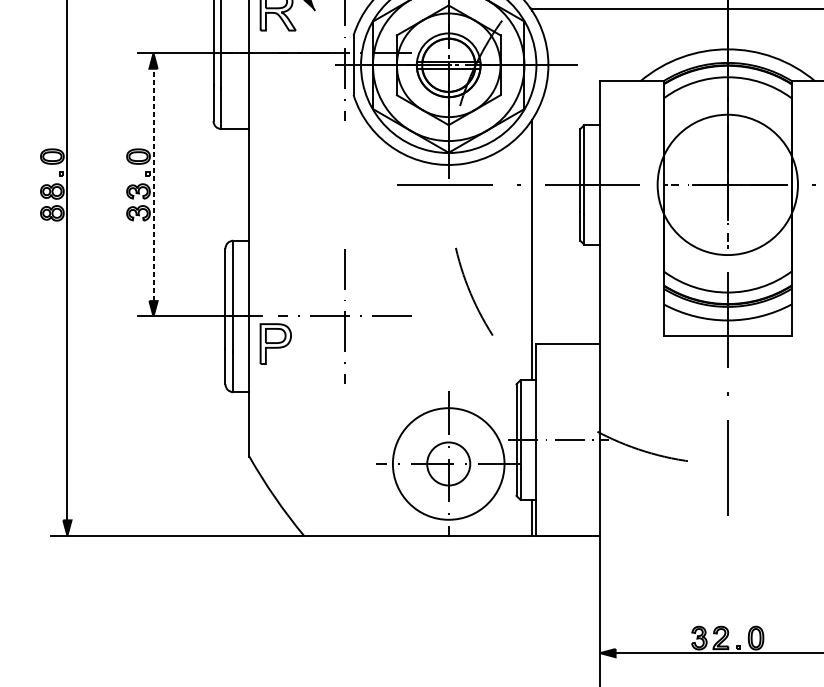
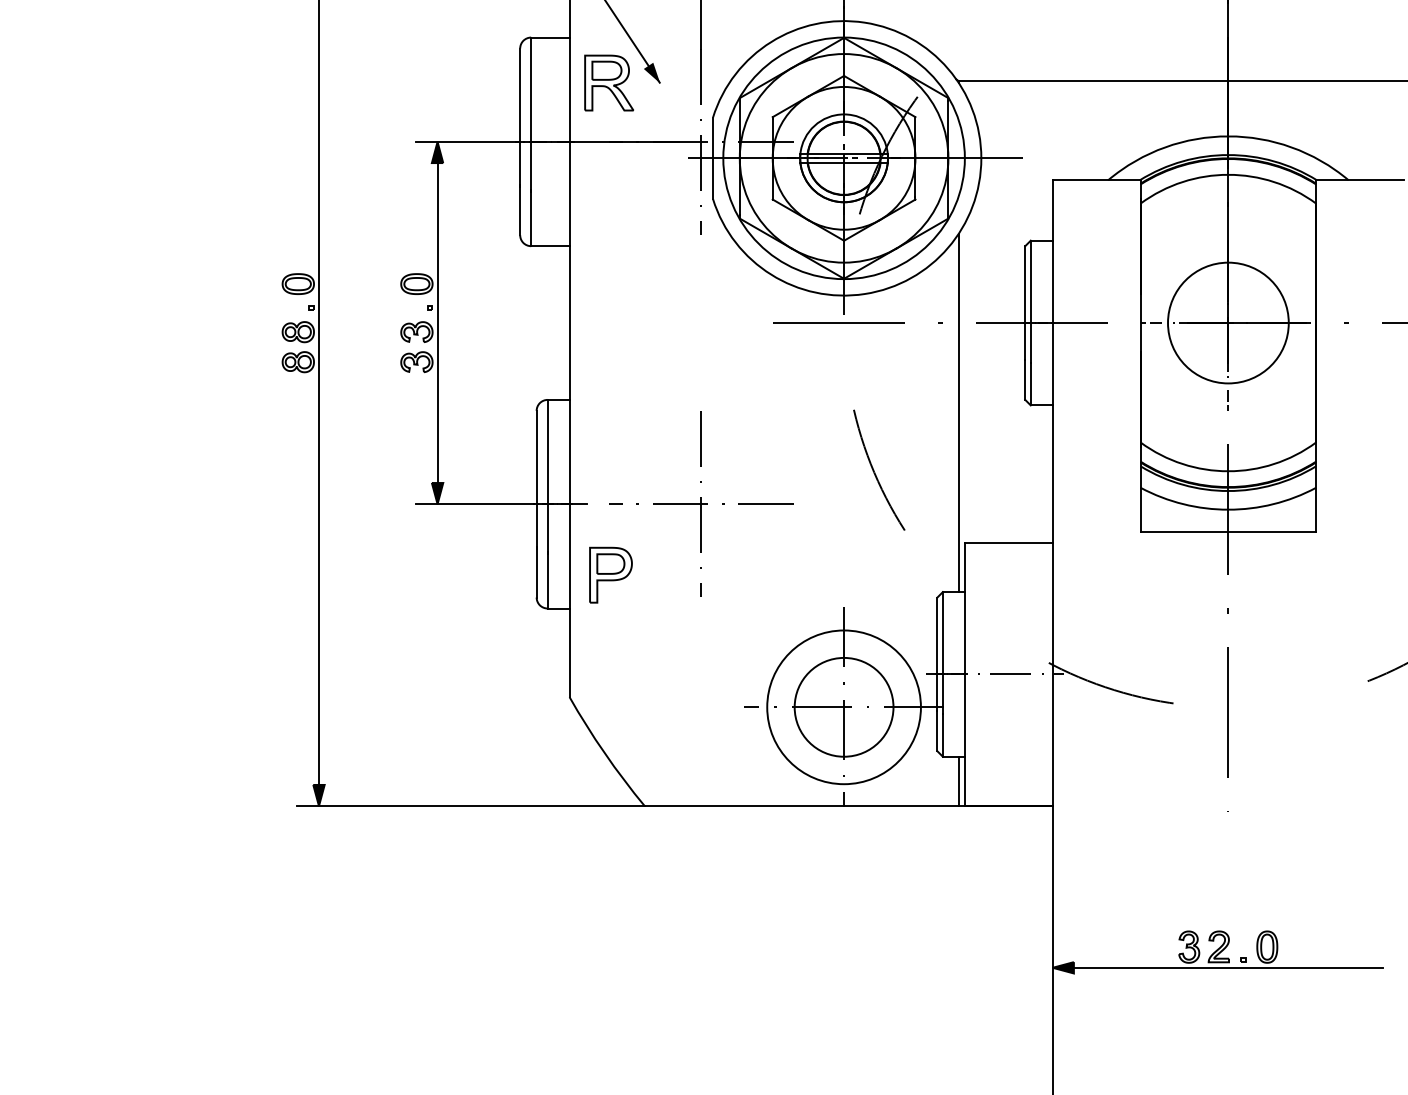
circle: (727, 184) -> (1228, 322), size x0.62
line: (153, 185) -> (437, 323), dashed -> solid
part: (275, 343) -> (610, 574), moved
circle: (448, 463) -> (843, 706), size x1.67

